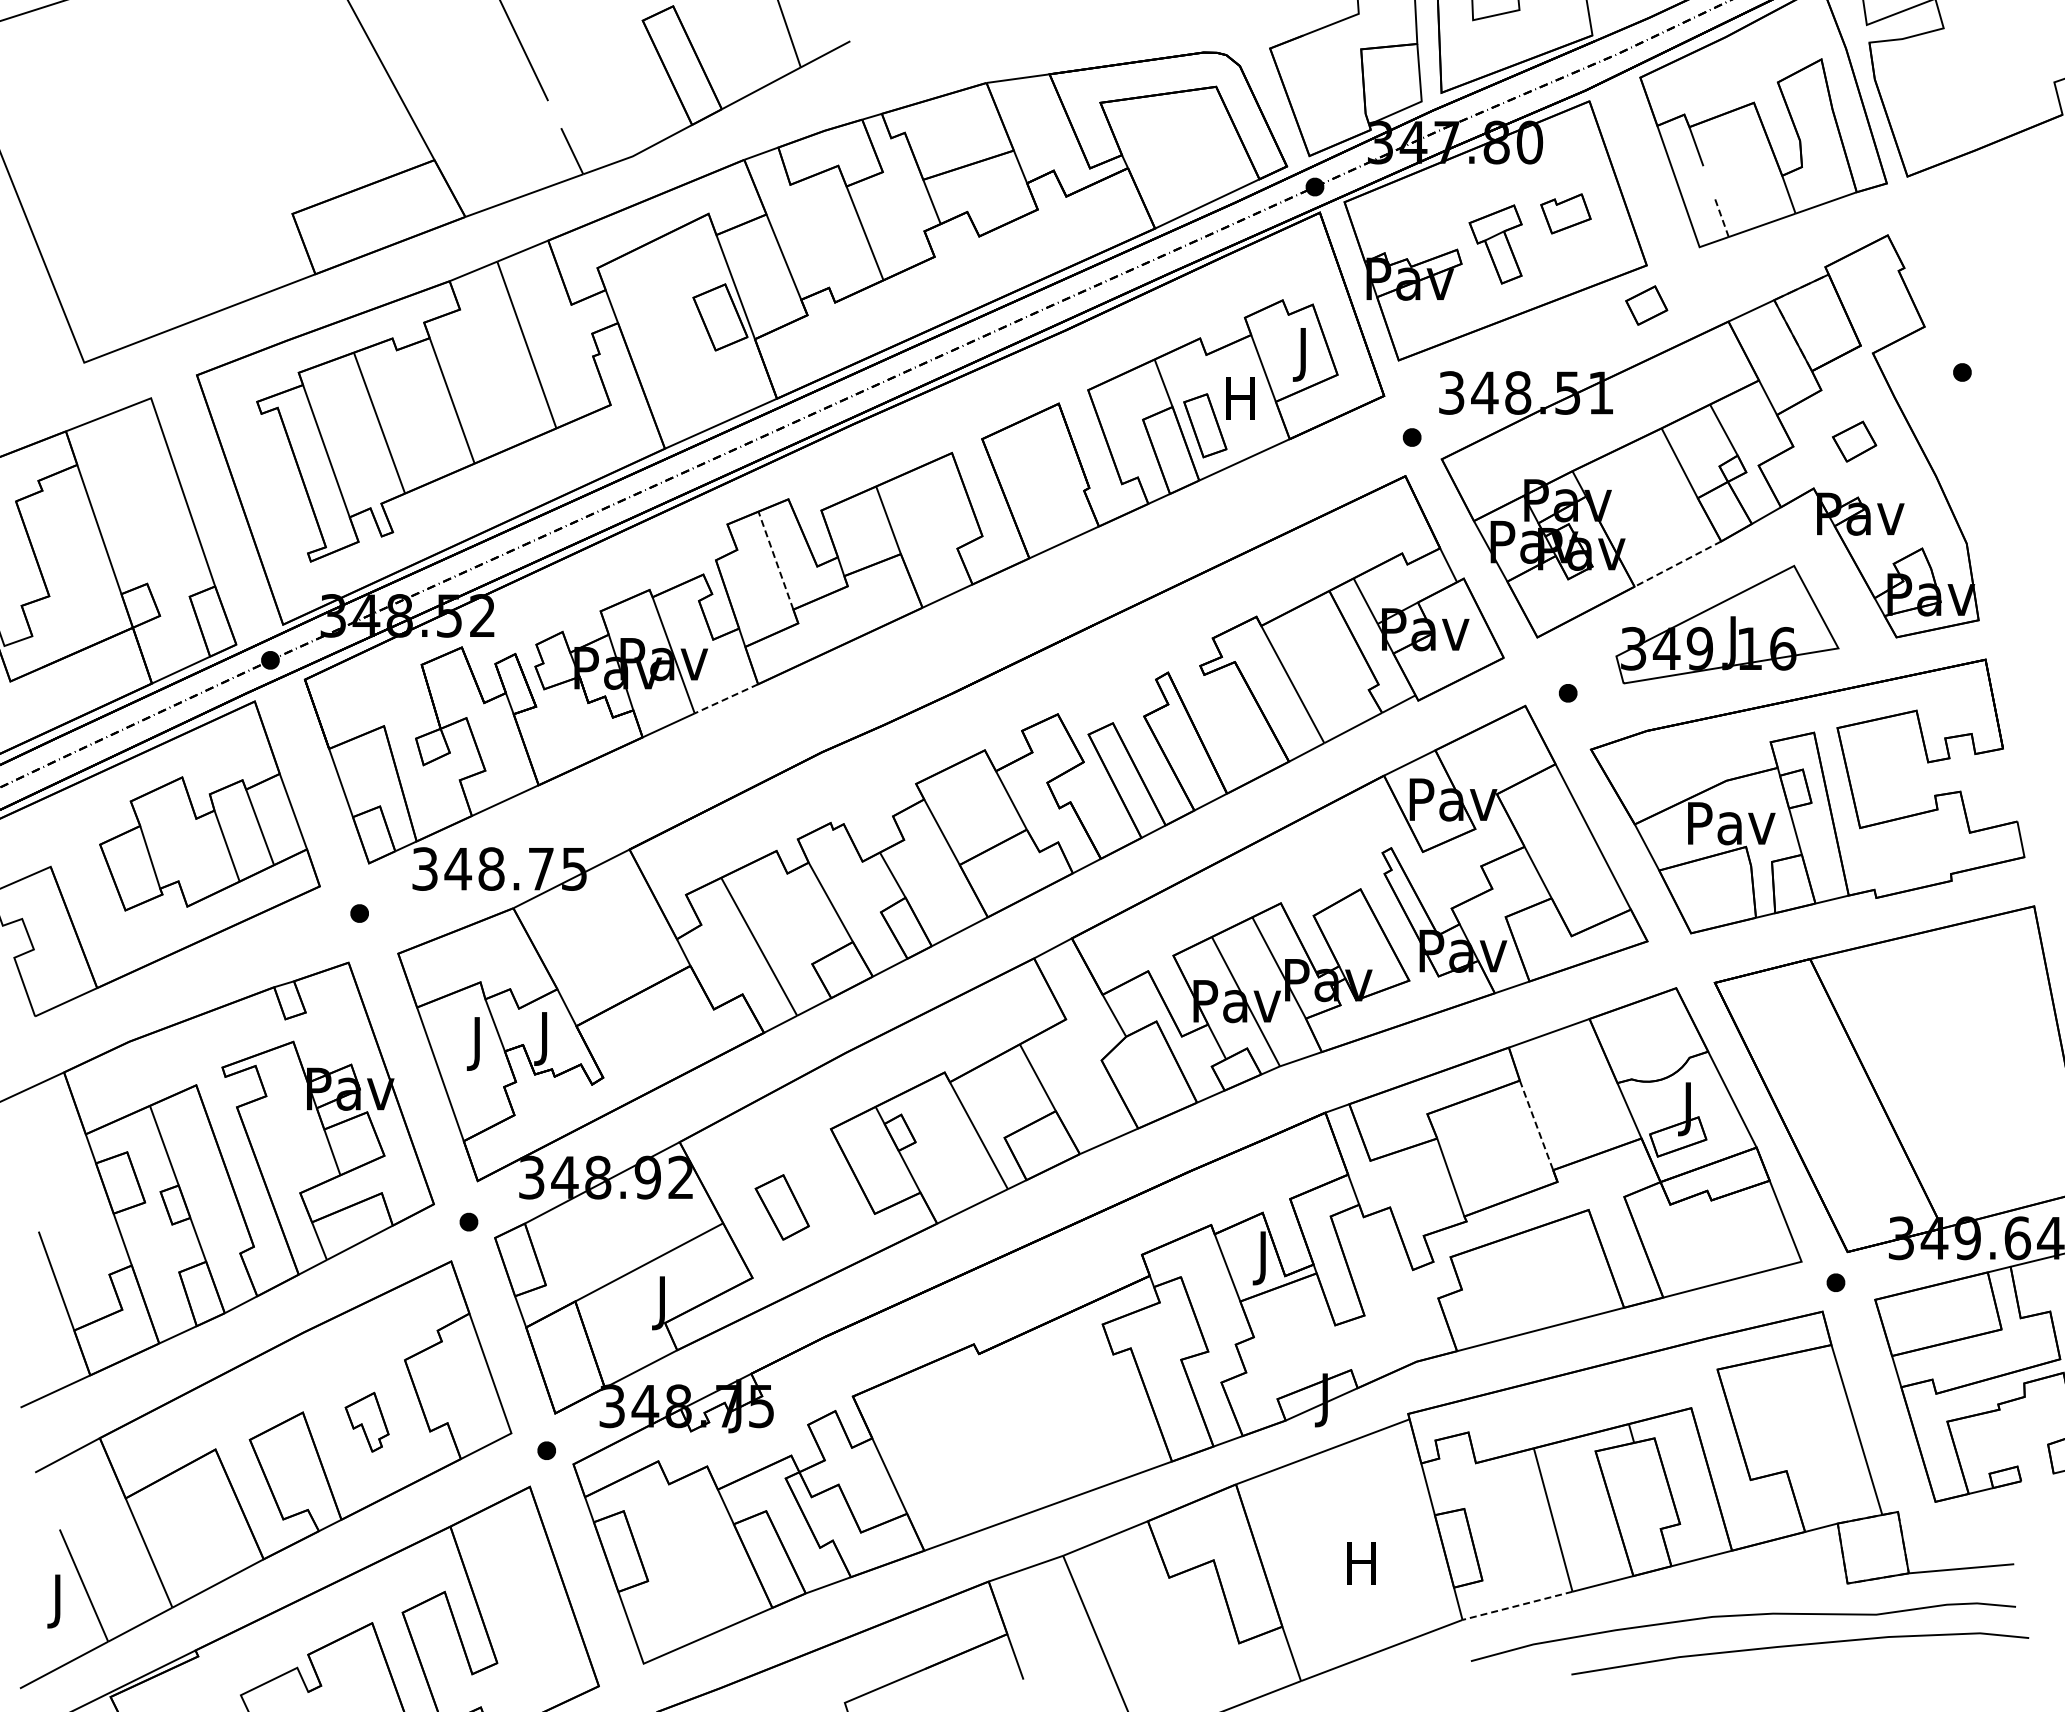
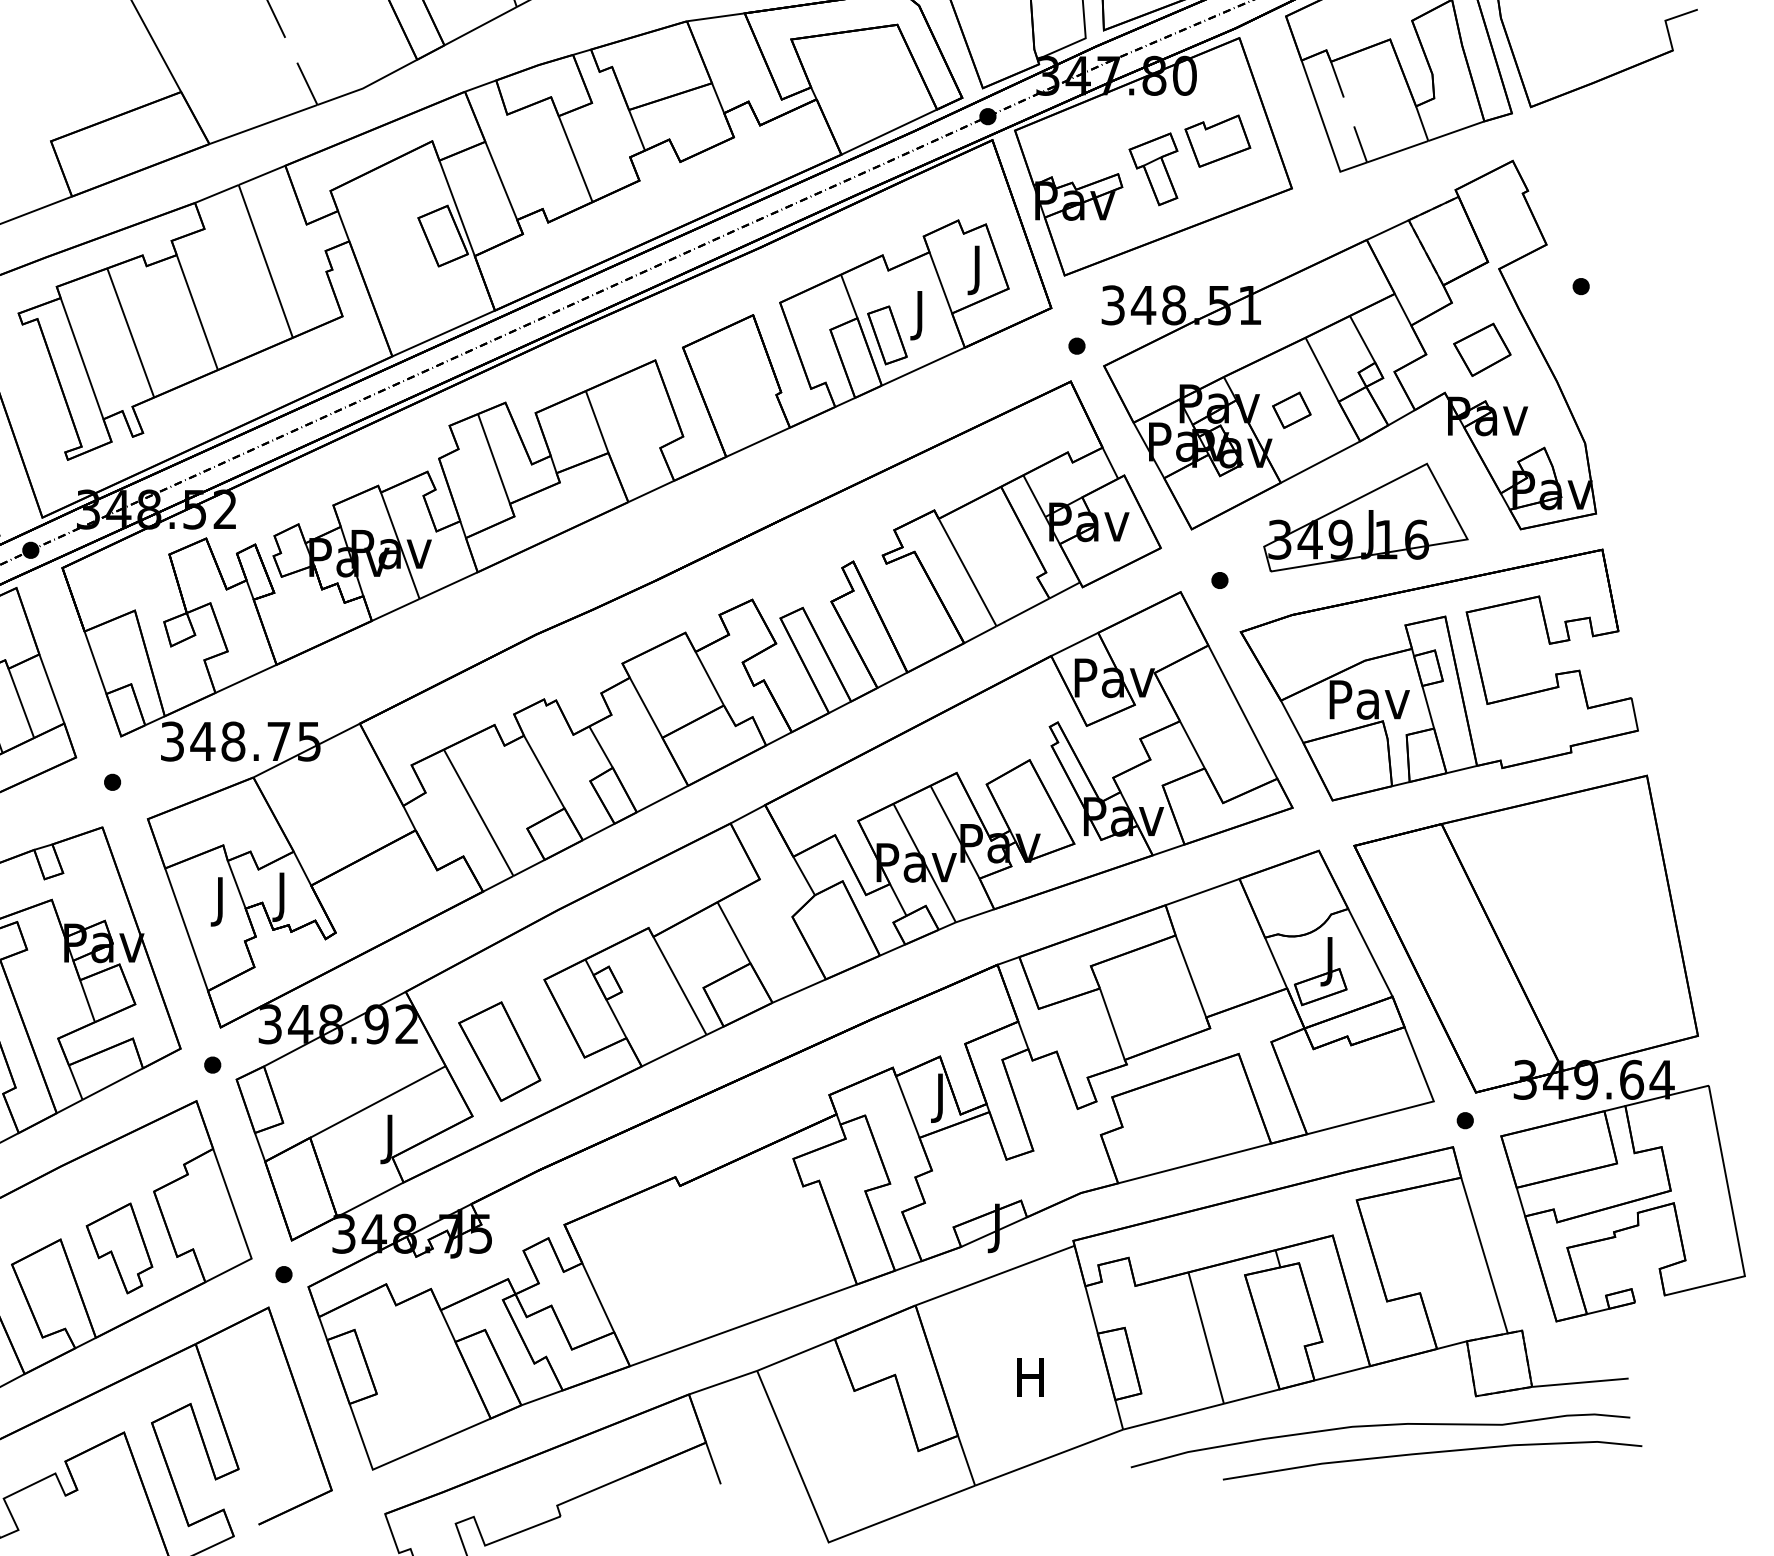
part: (1565, 213) -> (1217, 140), size x1.43
line: (1721, 217) -> (1360, 144), dashed -> solid
part: (1646, 305) -> (1291, 410), moved
text: (1240, 404) -> (919, 315), H -> J
part: (1854, 441) -> (1482, 349), size x1.43
line: (775, 560) -> (493, 458), dashed -> solid
line: (1677, 564) -> (1320, 462), dashed -> solid
line: (726, 698) -> (448, 585), dashed -> solid
line: (1536, 1125) -> (1190, 976), dashed -> solid
part: (782, 1207) -> (500, 1051), size x1.67
part: (366, 1422) -> (118, 1248), size x1.67
line: (1517, 1605) -> (1173, 1416), dashed -> solid

